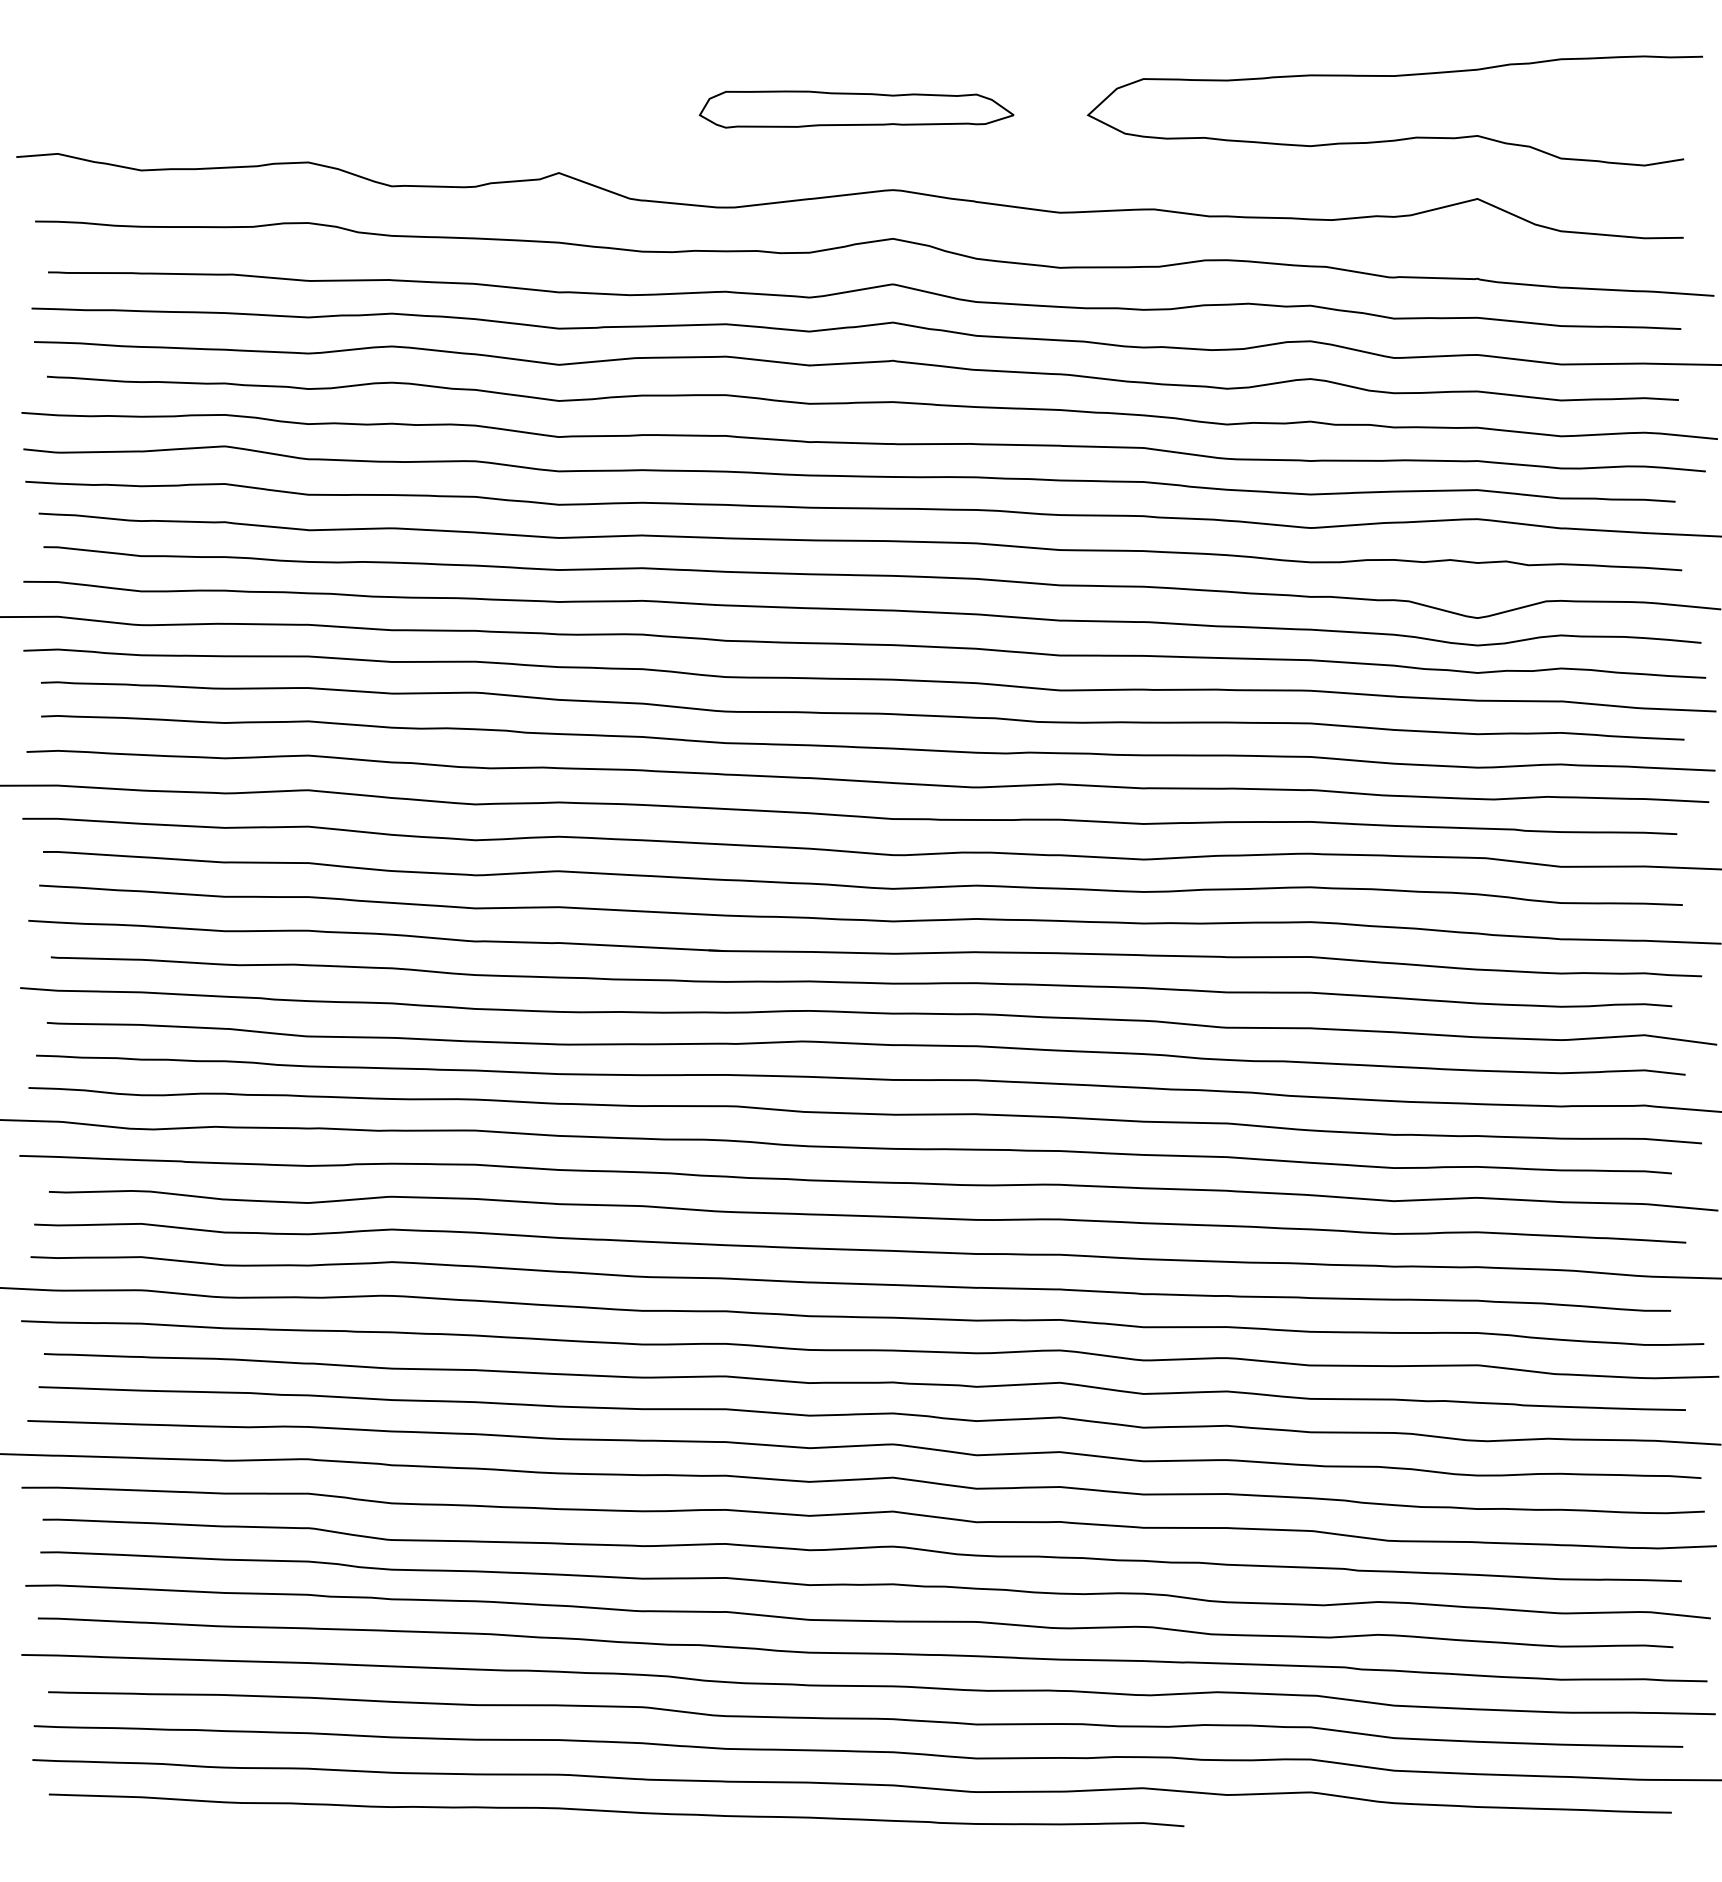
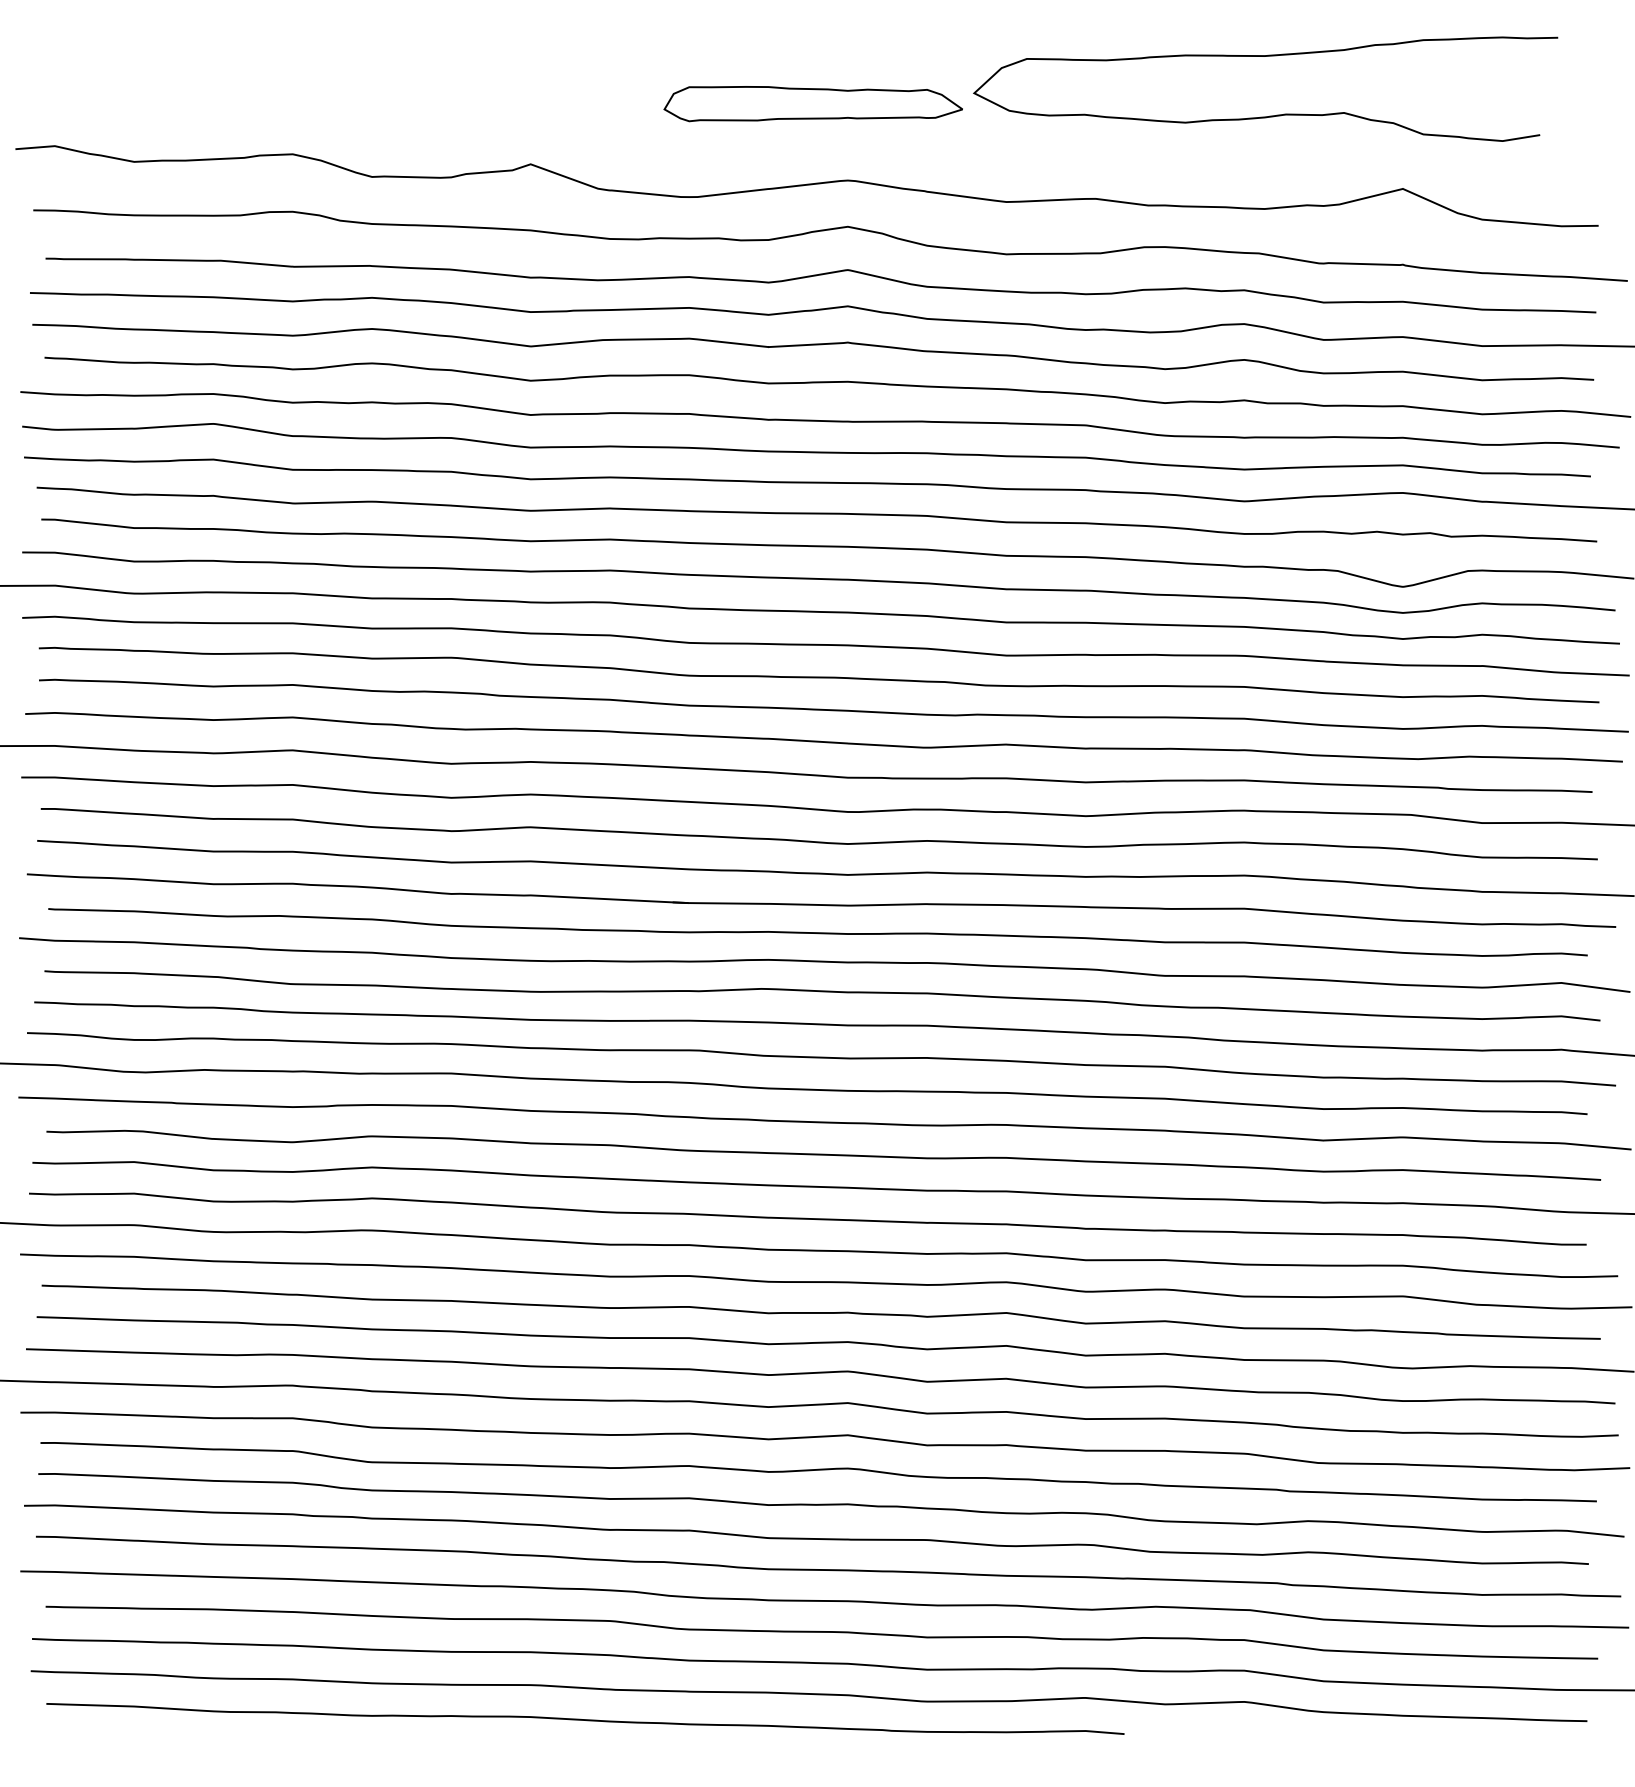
curve: (1400, 138) -> (1270, 115), moved

